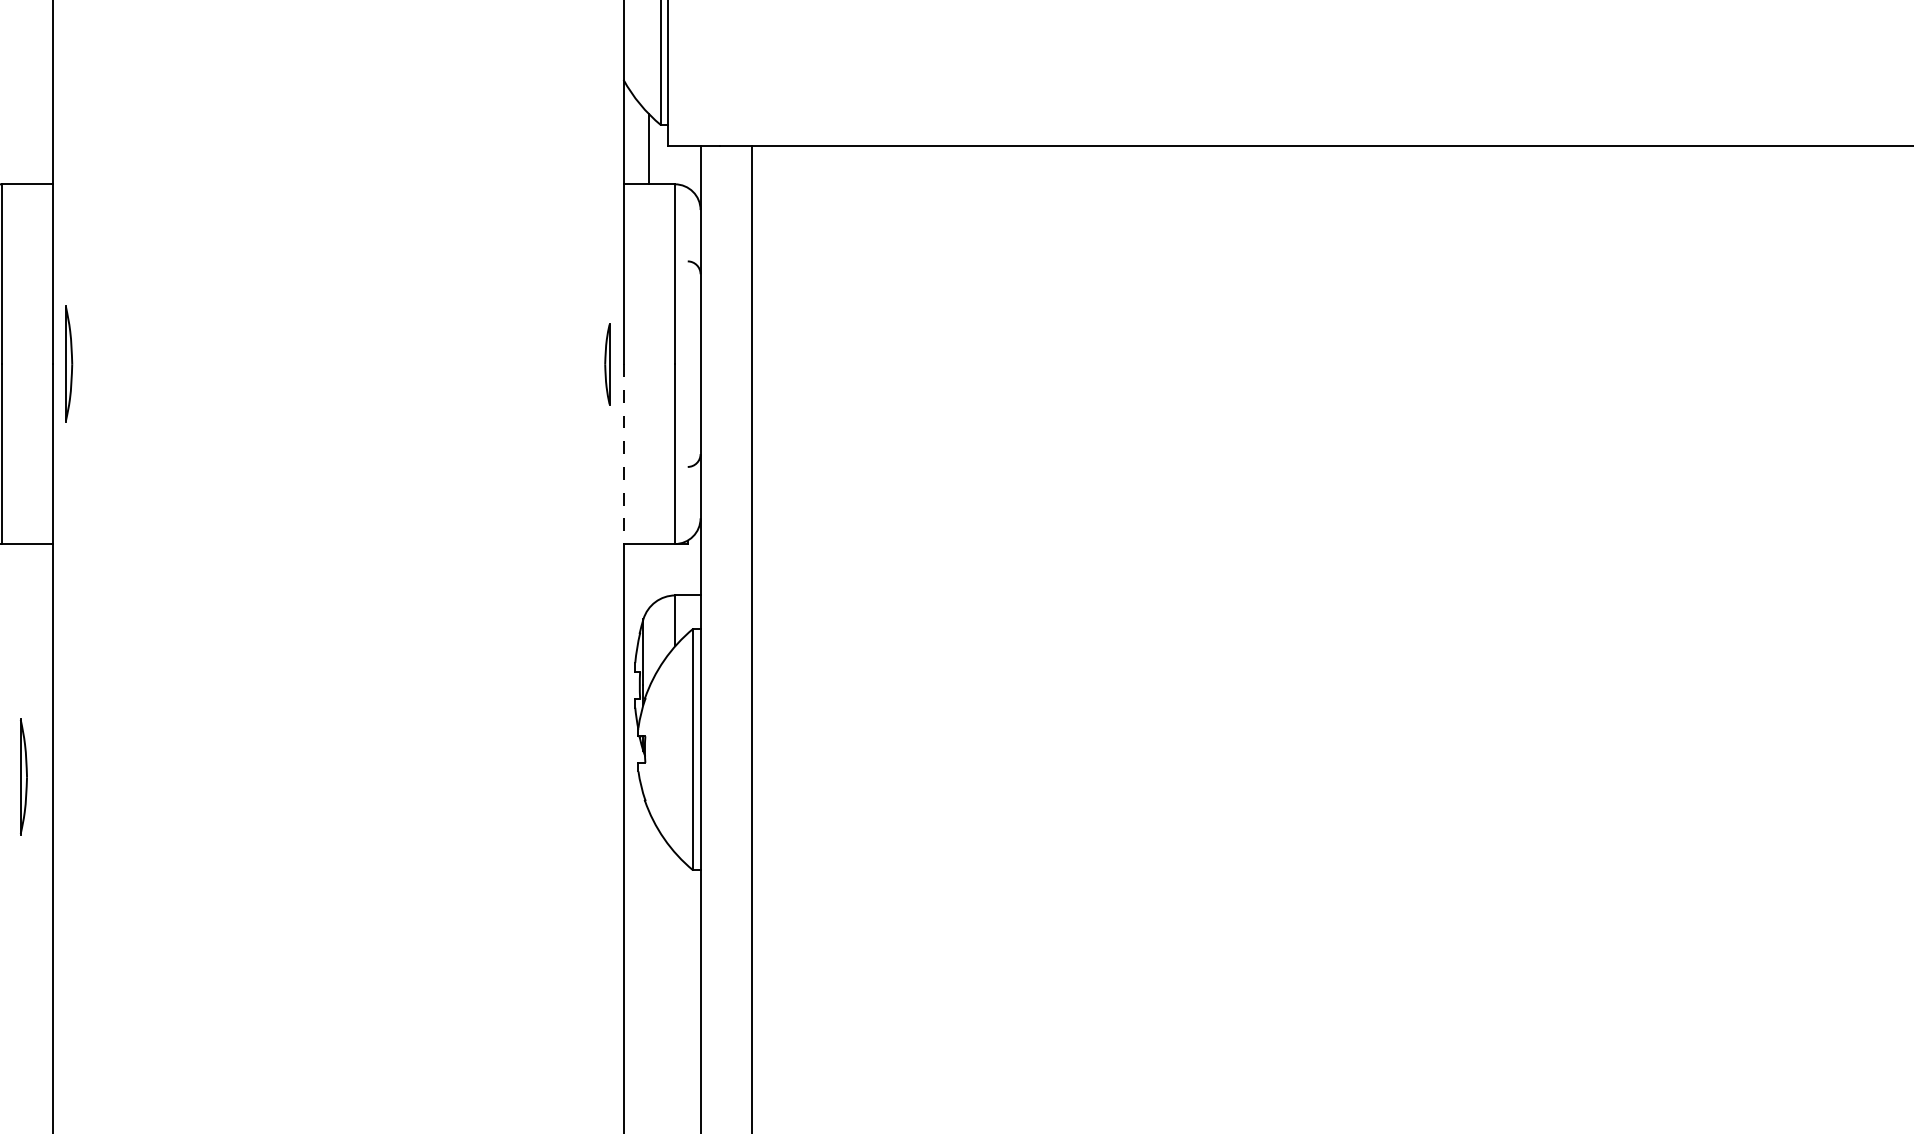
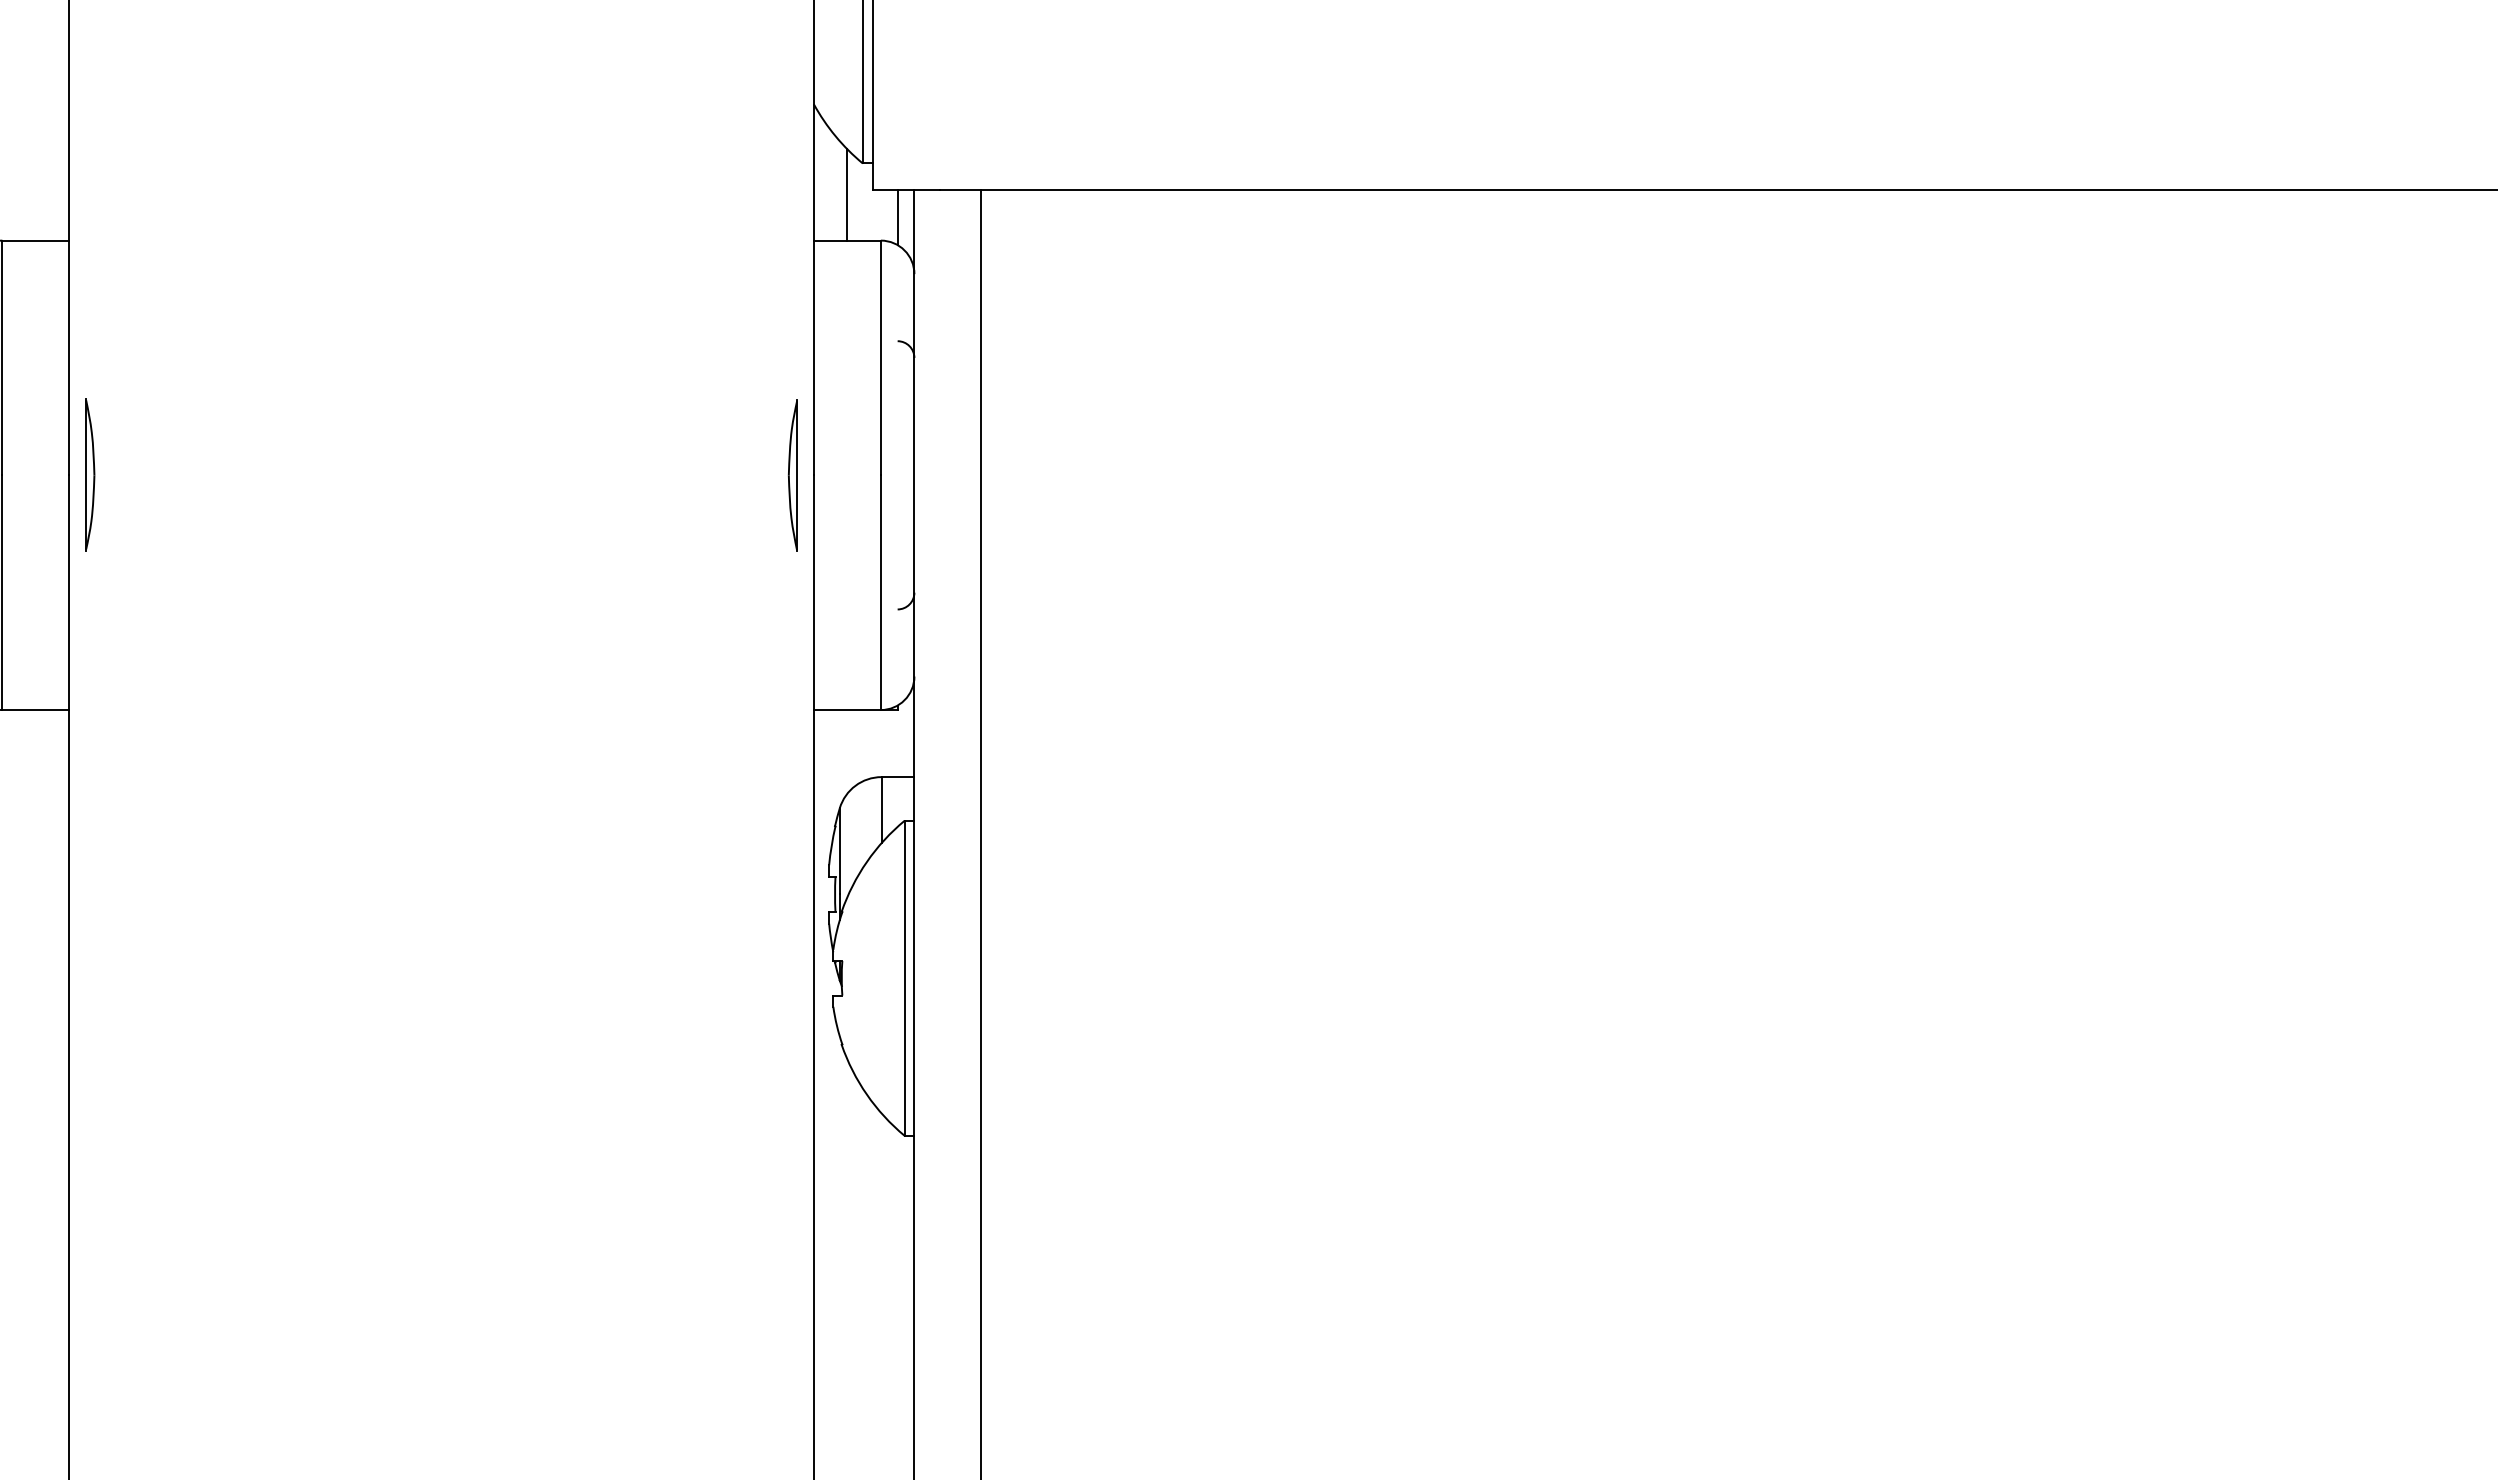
line: (687, 166) -> (897, 217), added
part: (607, 364) -> (792, 475), size x1.43
line: (623, 454) -> (813, 593), dashed -> solid
part: (24, 776) -> (31, 1013), removed

